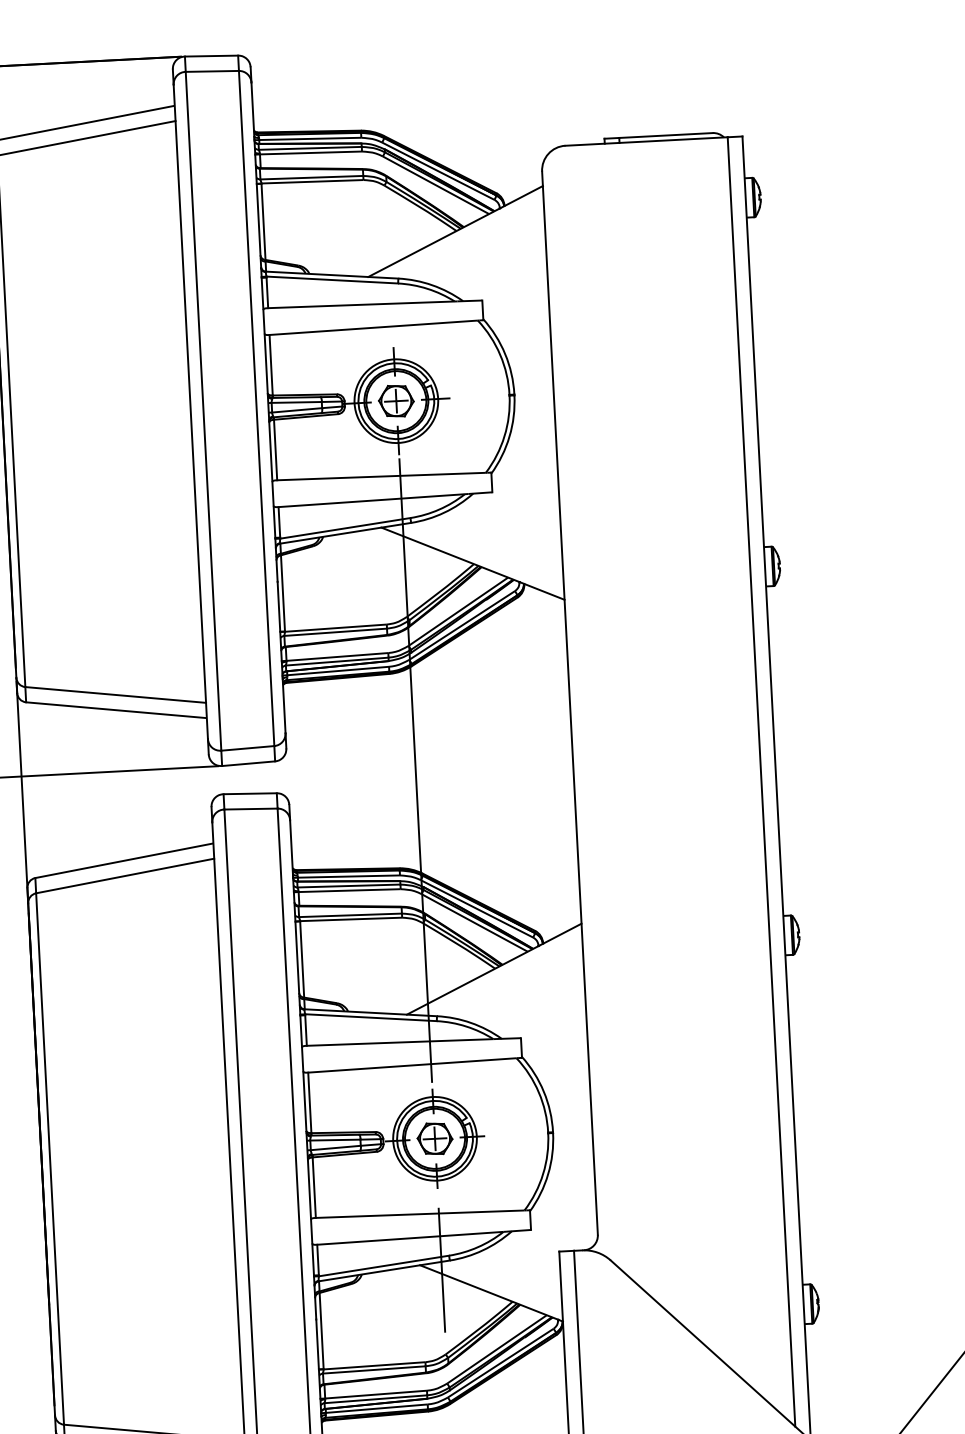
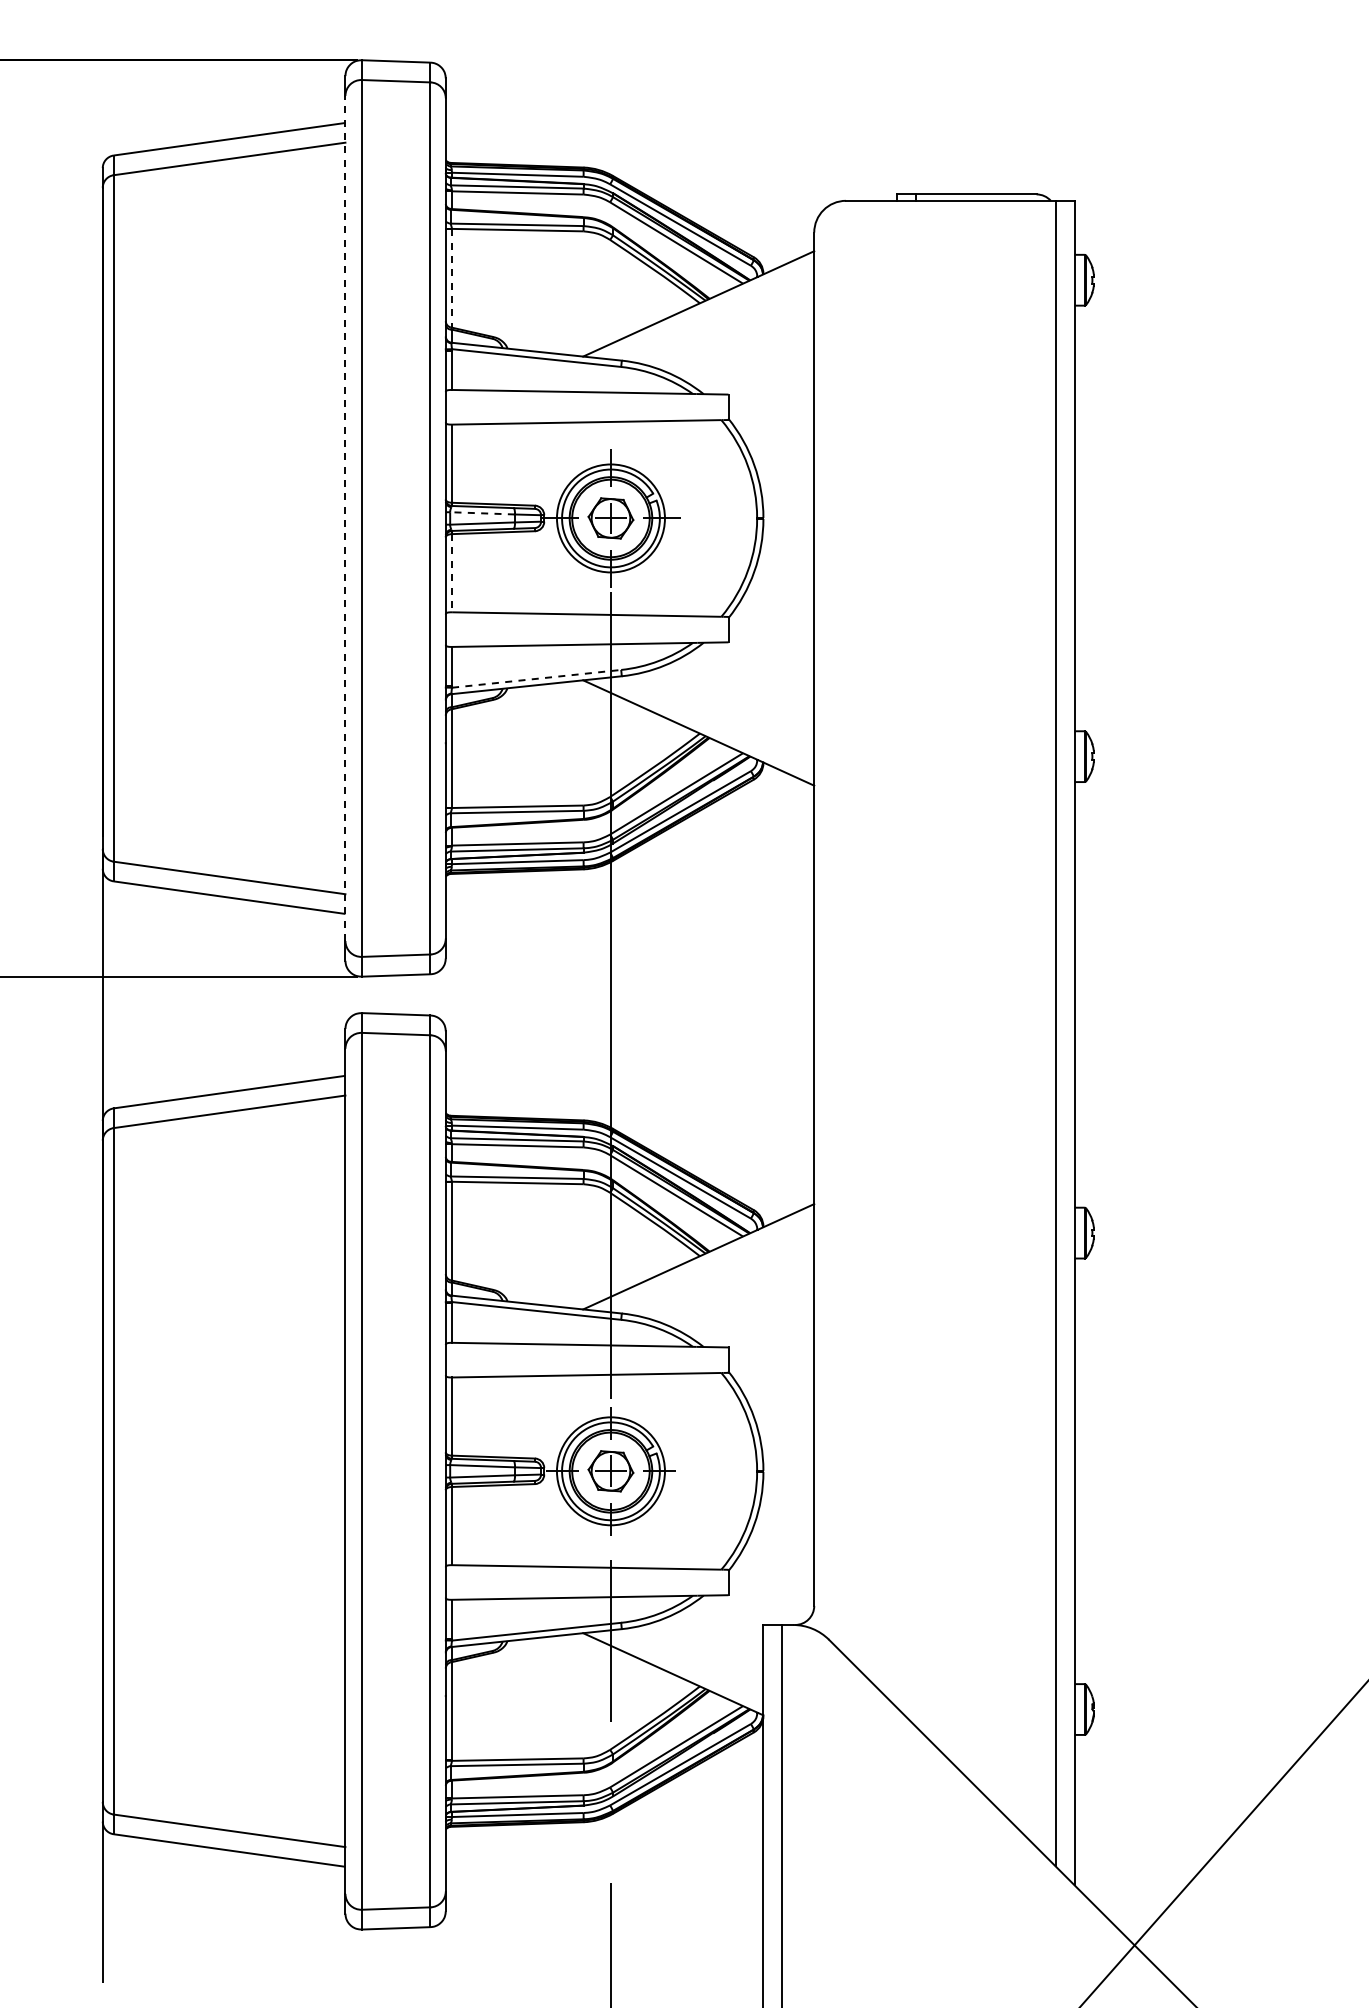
line: (263, 222) -> (451, 279), solid -> dashed
line: (296, 402) -> (482, 513), solid -> dashed
line: (190, 411) -> (345, 518), solid -> dashed
line: (275, 450) -> (452, 573), solid -> dashed
line: (345, 528) -> (537, 678), solid -> dashed

